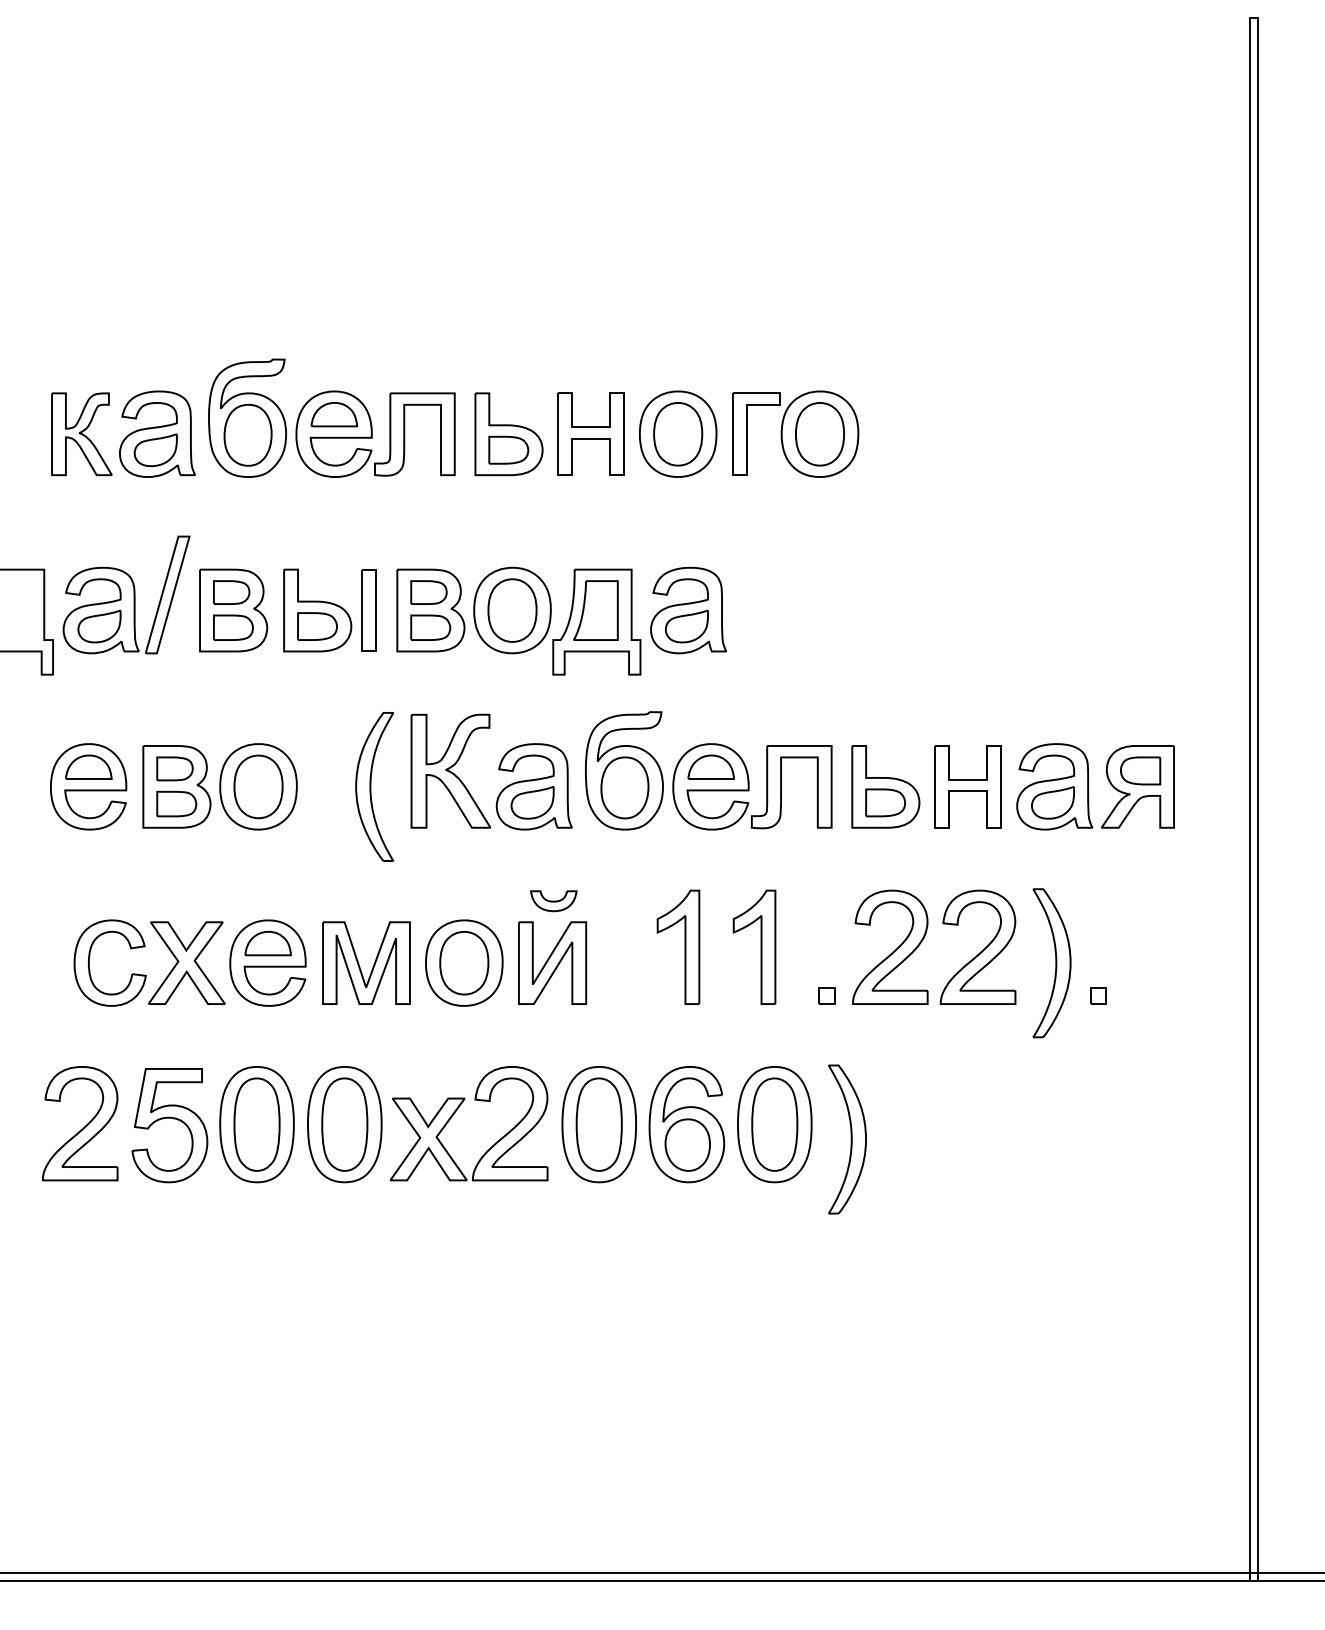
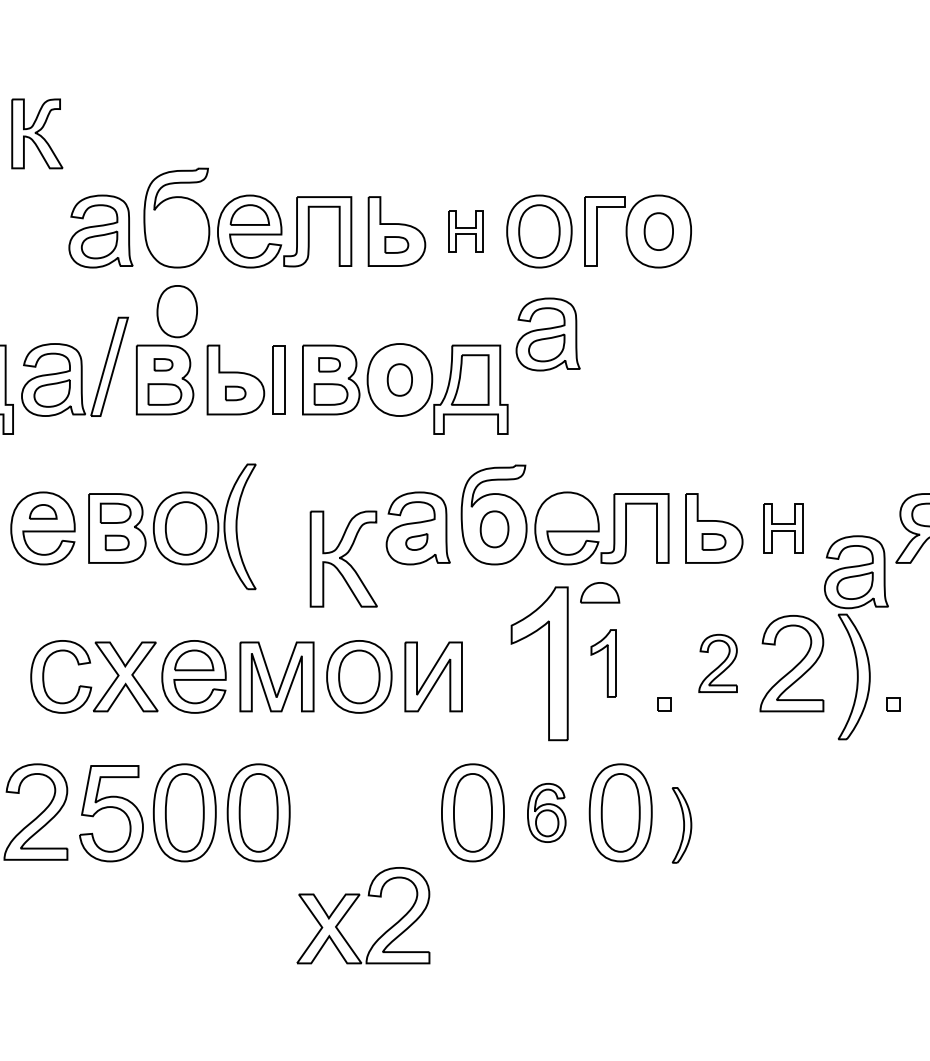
part: (590, 433) -> (465, 230), size x0.6
part: (81, 434) -> (37, 134), moved
part: (247, 434) -> (176, 310), moved
part: (819, 434) -> (658, 231), size x0.7
part: (508, 449) -> (396, 244), size x0.7
part: (231, 592) -> (163, 364), size x0.6
part: (428, 592) -> (329, 364), size x0.7
part: (512, 610) -> (399, 379), size x0.6
part: (688, 610) -> (548, 334), moved
part: (317, 626) -> (235, 393), size x0.6
part: (88, 766) -> (42, 511), size x0.7
part: (710, 766) -> (599, 592), moved
part: (450, 770) -> (343, 558), moved
part: (374, 786) -> (239, 526), moved
part: (967, 786) -> (783, 528), size x0.7
part: (1054, 786) -> (856, 571), moved
part: (624, 787) -> (494, 529), size x0.7
part: (532, 802) -> (416, 541), size x0.6
part: (885, 802) -> (713, 541), size x0.7
part: (176, 803) -> (117, 542), size x0.7
part: (553, 901) -> (434, 624), removed
part: (678, 946) -> (539, 662), size x1.6
part: (754, 946) -> (603, 662), size x0.7
part: (890, 946) -> (718, 662), size x0.6
part: (454, 1114) -> (351, 907), moved
part: (686, 1124) -> (546, 812), size x0.6
part: (847, 1139) -> (681, 825), size x0.6

